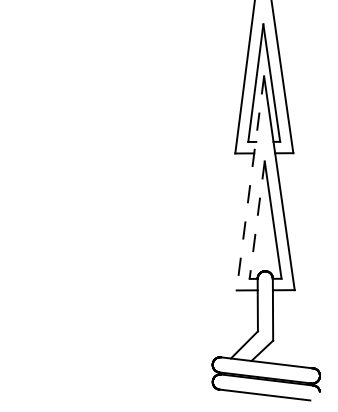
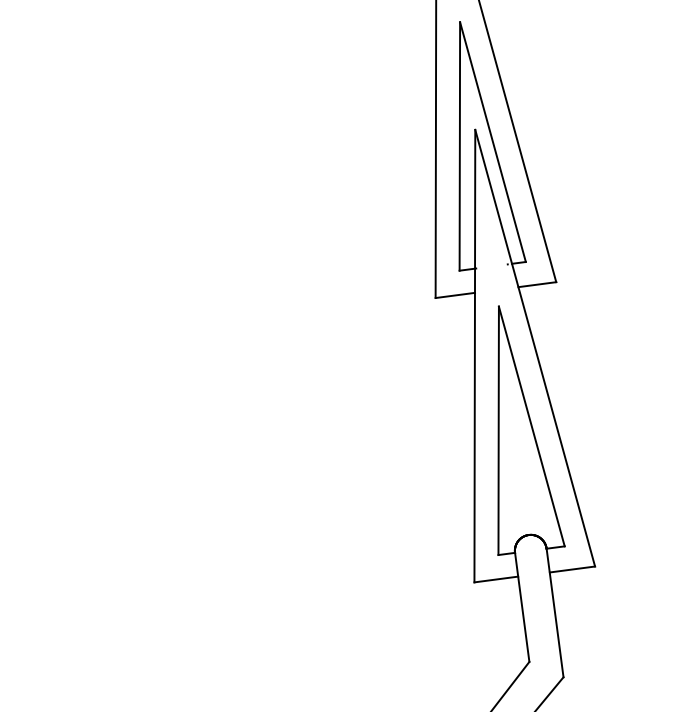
line: (250, 183) -> (475, 356), dashed -> solid
line: (257, 220) -> (499, 431), dashed -> solid

